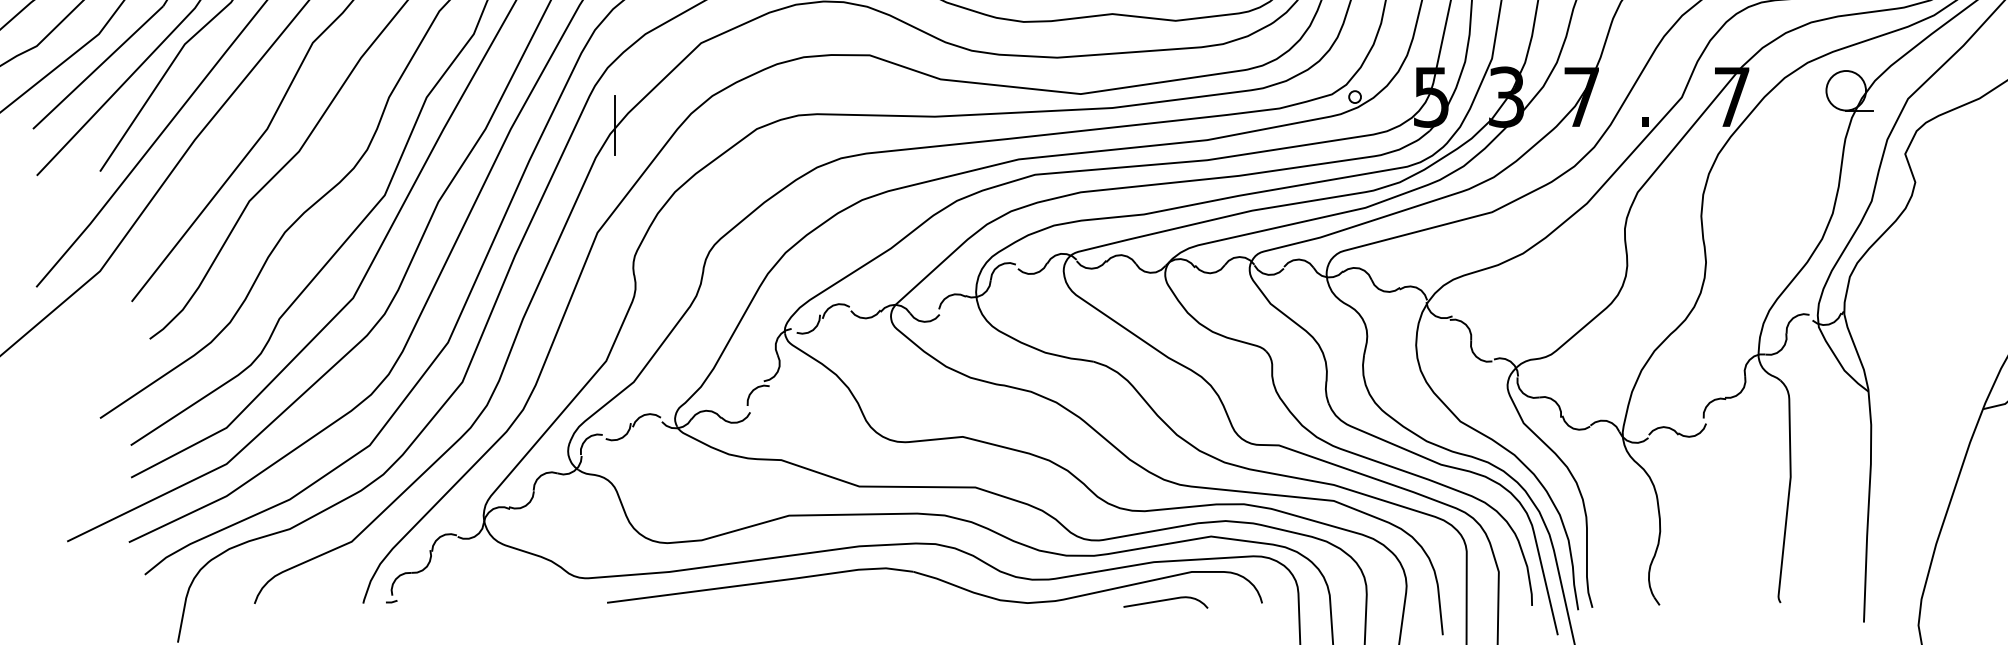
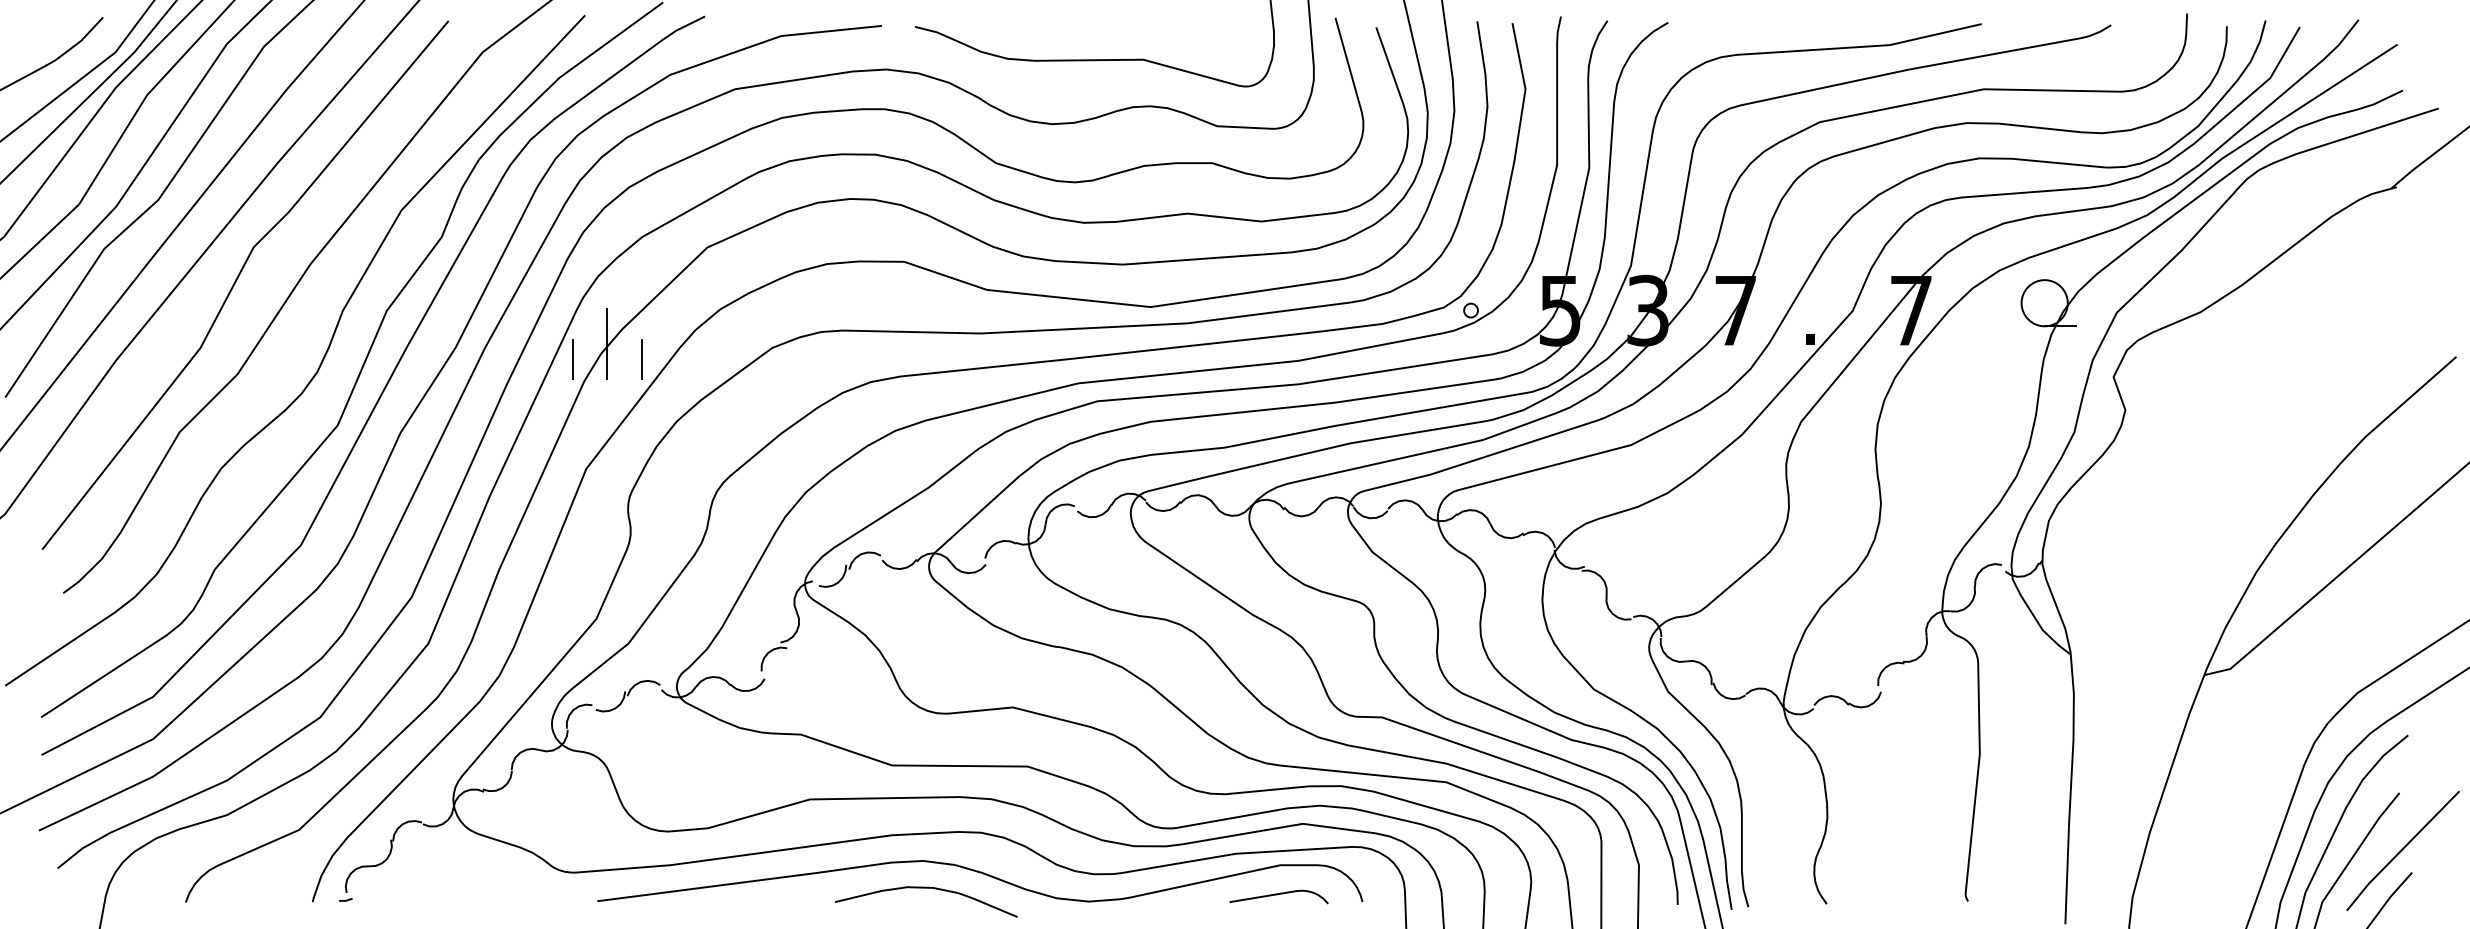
line: (585, 138) -> (572, 358), added
line: (644, 138) -> (641, 359), added
part: (887, 591) -> (925, 888), added
curve: (1164, 601) -> (1277, 895), moved

